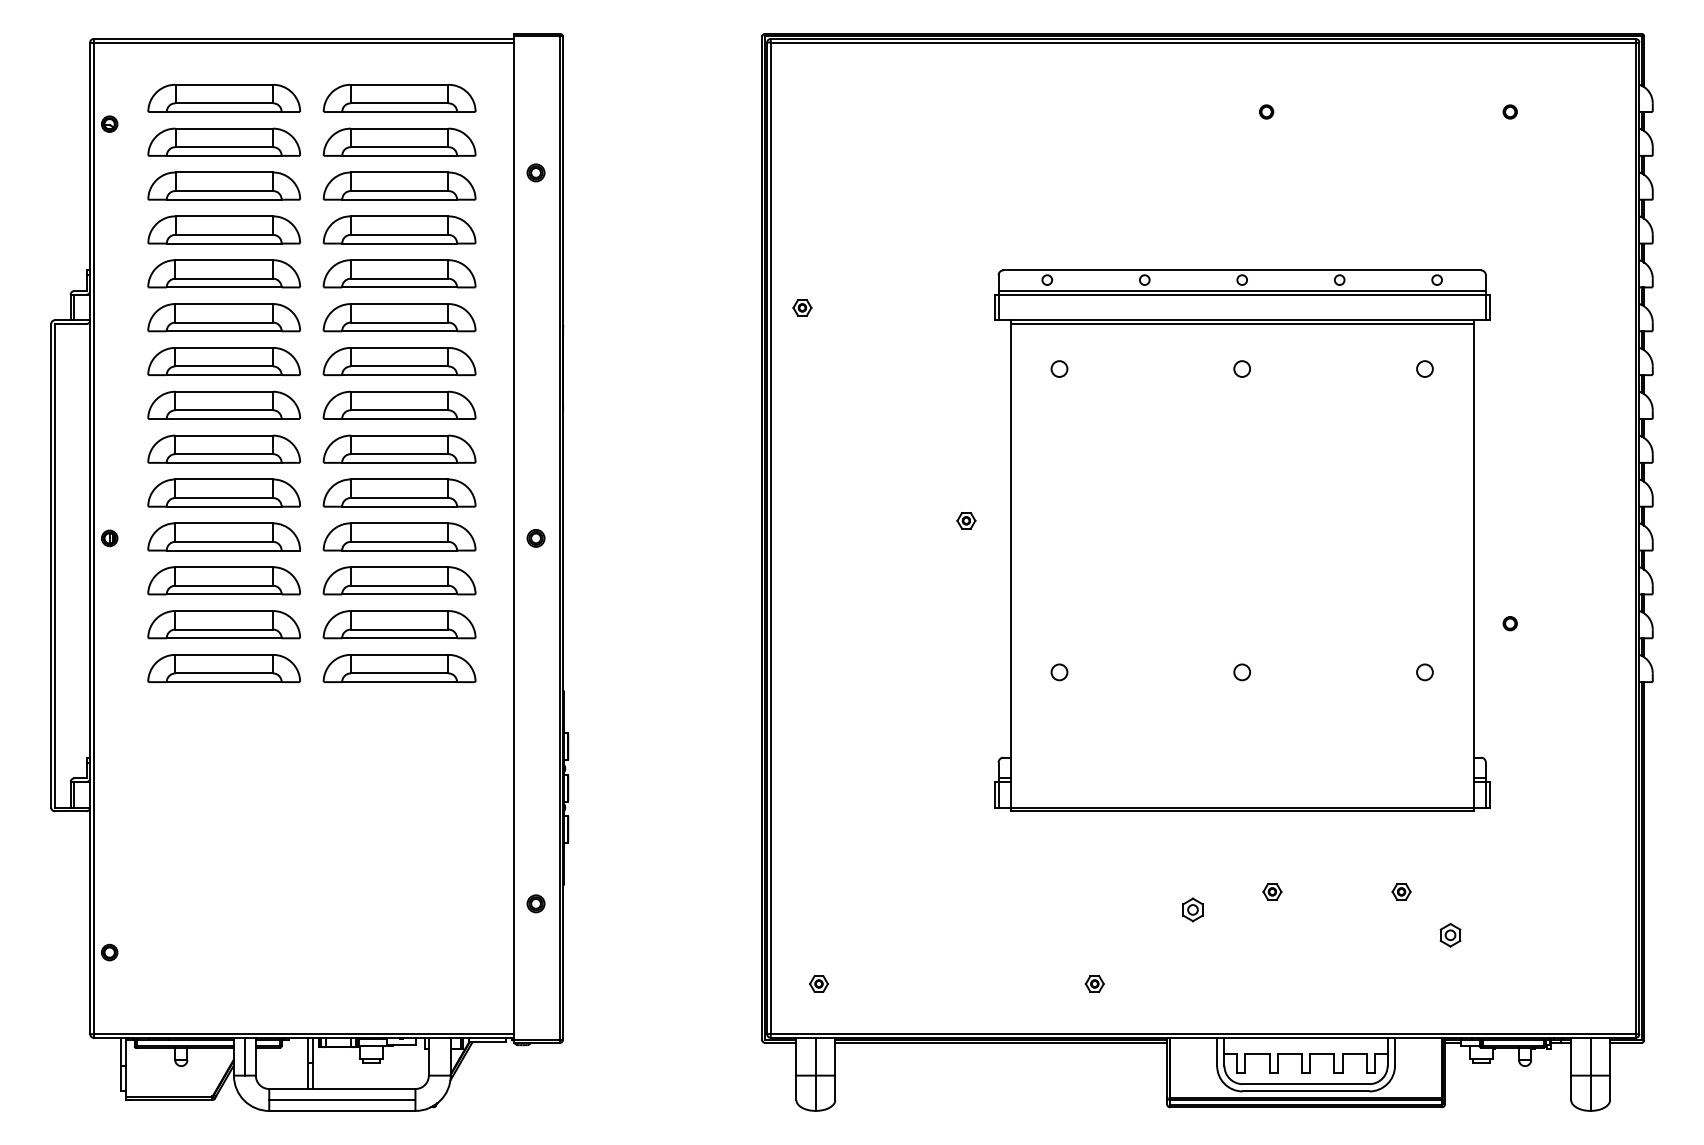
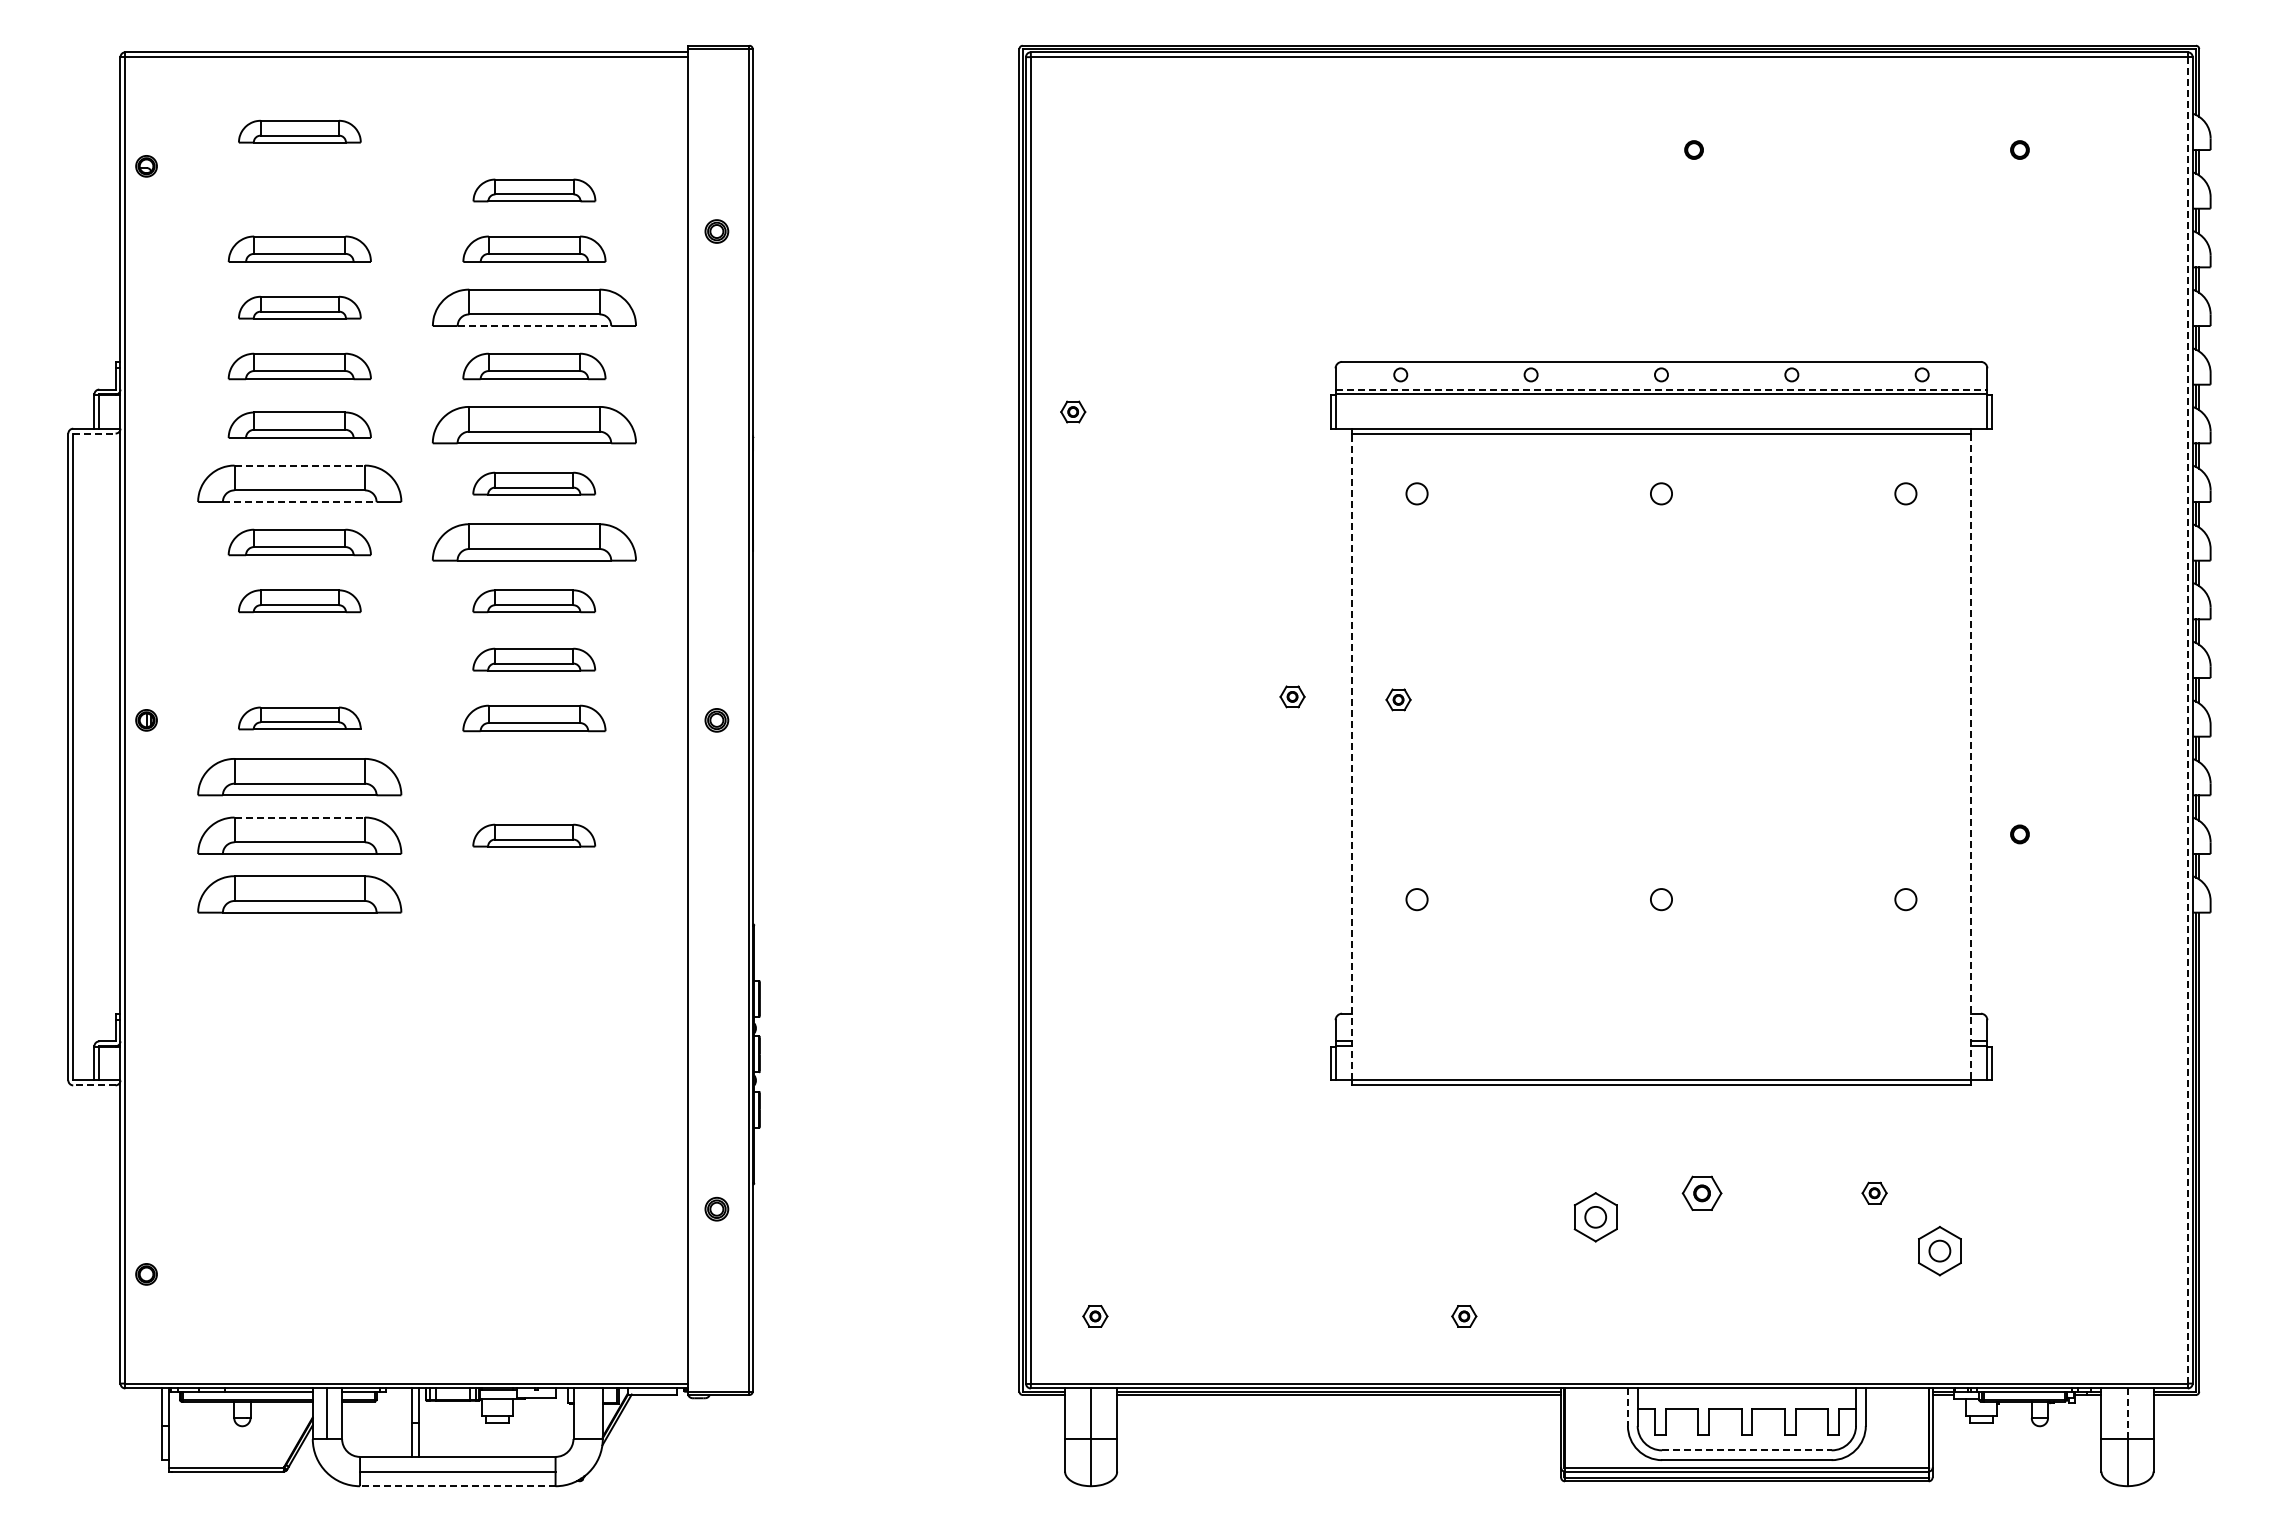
part: (224, 98) -> (299, 131), size x0.6
part: (399, 98) -> (534, 131), removed
part: (224, 142) -> (299, 190), removed
part: (399, 142) -> (534, 190), size x0.6
part: (224, 186) -> (299, 249), size x0.7
part: (399, 186) -> (534, 249), size x0.7
part: (224, 229) -> (299, 307), size x0.6
line: (399, 243) -> (534, 326), solid -> dashed
part: (224, 273) -> (299, 366), size x0.7
part: (399, 273) -> (534, 366), size x0.7
line: (1242, 291) -> (1661, 389), solid -> dashed
part: (224, 317) -> (299, 425), size x0.7
line: (70, 323) -> (94, 433), solid -> dashed
line: (224, 347) -> (300, 465), solid -> dashed
part: (398, 361) -> (533, 483), size x0.6
line: (224, 375) -> (299, 502), solid -> dashed
part: (224, 405) -> (299, 542), size x0.7
part: (224, 449) -> (299, 601), size x0.6
part: (398, 449) -> (533, 601), size x0.6
part: (224, 492) -> (299, 659), removed
part: (398, 492) -> (533, 659), size x0.6
part: (1045, 522) -> (1398, 699), added
part: (224, 536) -> (299, 718), size x0.6
part: (399, 536) -> (534, 718), size x0.7
line: (1635, 538) -> (2187, 720), solid -> dashed
line: (1010, 565) -> (1351, 756), solid -> dashed
line: (1474, 566) -> (1971, 757), solid -> dashed
part: (398, 581) -> (533, 777), removed
line: (224, 611) -> (300, 817), solid -> dashed
part: (398, 624) -> (533, 835), size x0.6
part: (399, 668) -> (534, 894), removed
line: (70, 811) -> (93, 1085), solid -> dashed
part: (1272, 891) -> (1701, 1192), size x1.6
part: (1192, 910) -> (1595, 1217), size x1.6
part: (1450, 935) -> (1940, 1251), size x1.6
line: (1216, 1052) -> (1627, 1407), solid -> dashed
line: (1590, 1056) -> (2127, 1413), solid -> dashed
line: (1305, 1084) -> (1746, 1450), solid -> dashed
line: (342, 1111) -> (457, 1486), solid -> dashed

